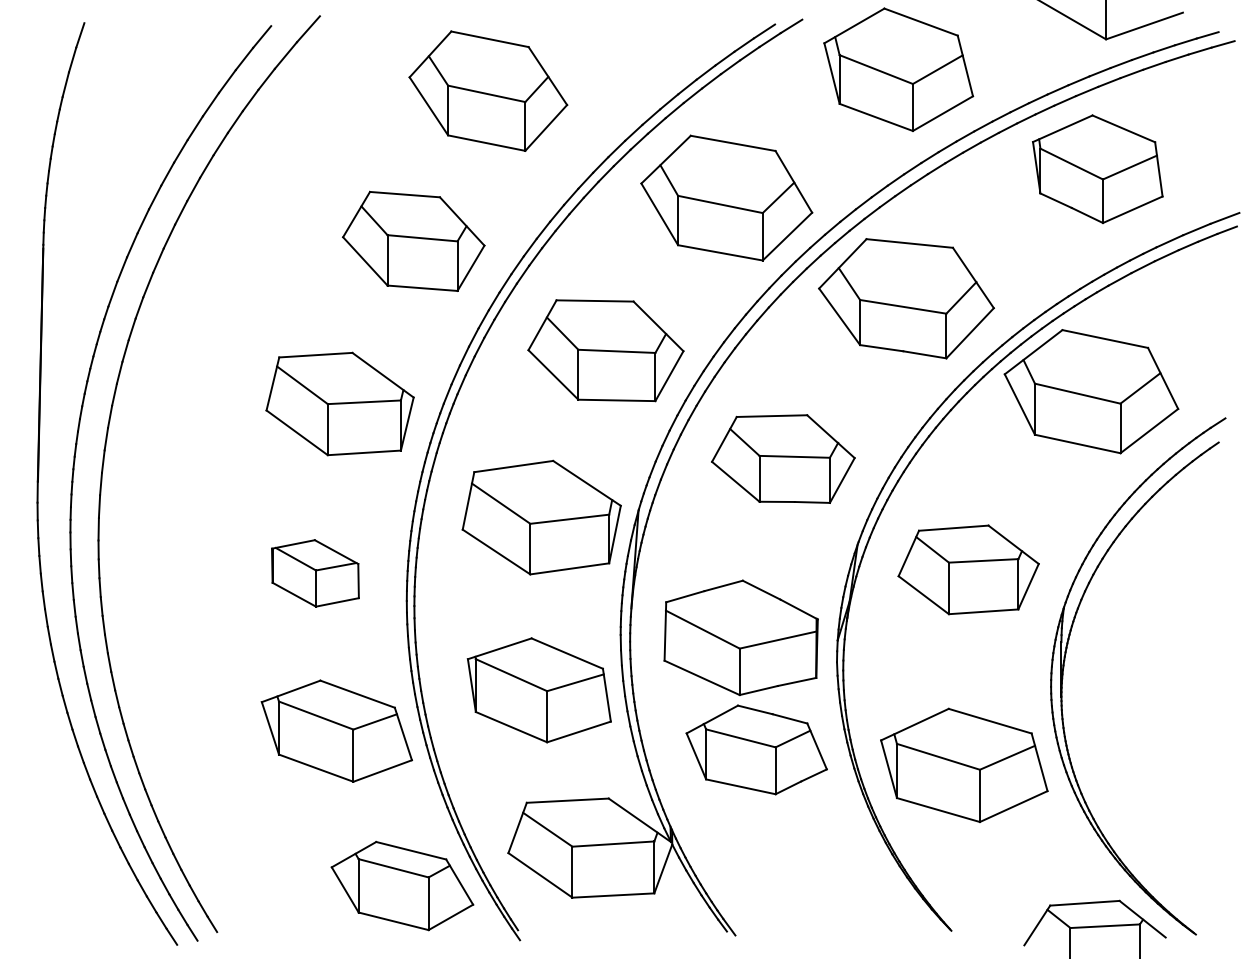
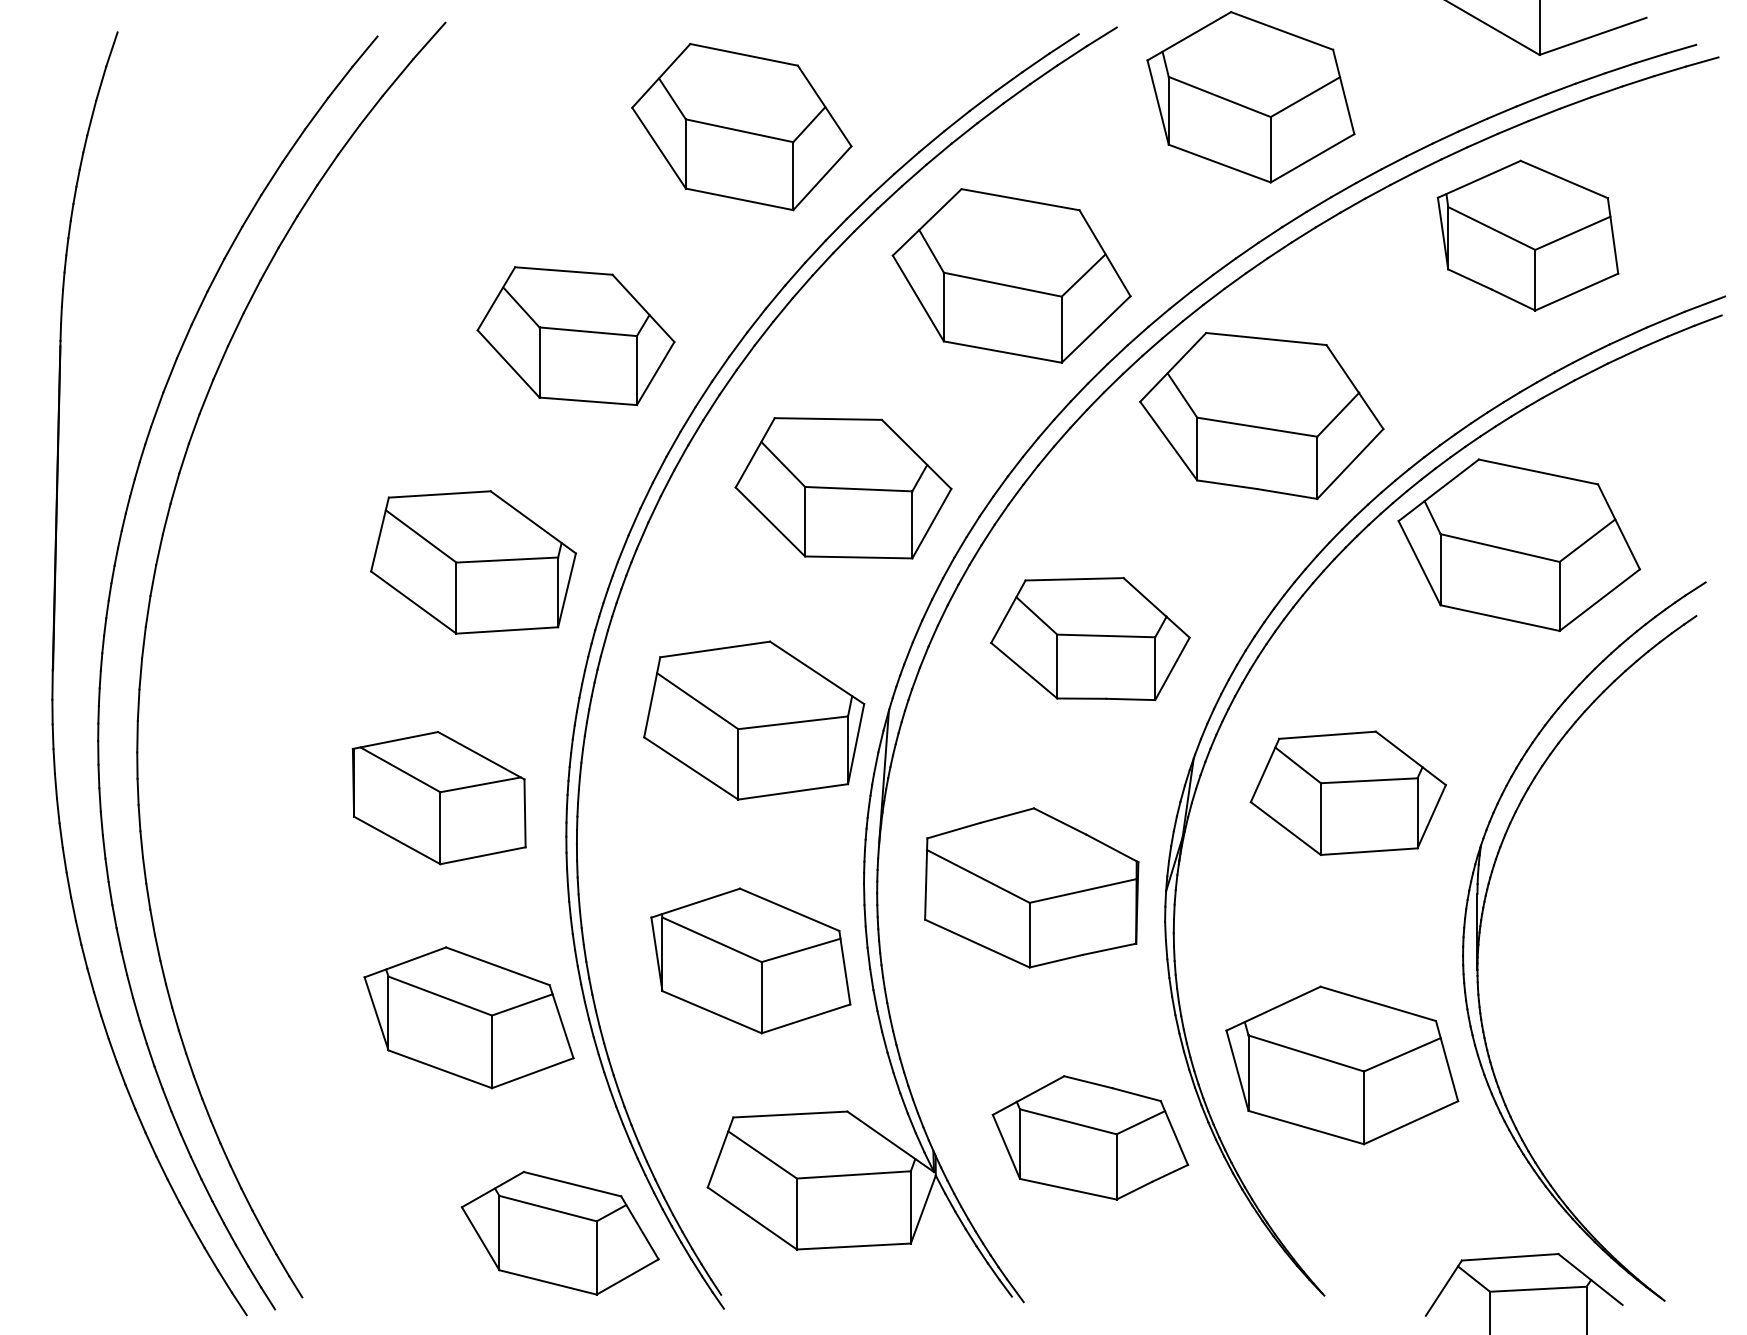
part: (488, 90) -> (741, 126), moved
part: (314, 573) -> (438, 798), size x1.43
part: (756, 749) -> (1090, 1137), moved

